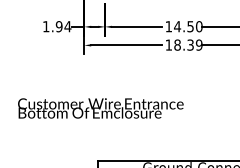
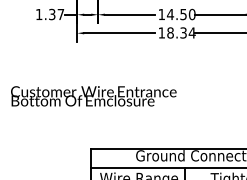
text: (63, 26) -> (56, 14), 1.94 -> 1.37
text: (198, 44) -> (191, 32), 18.39 -> 18.34

